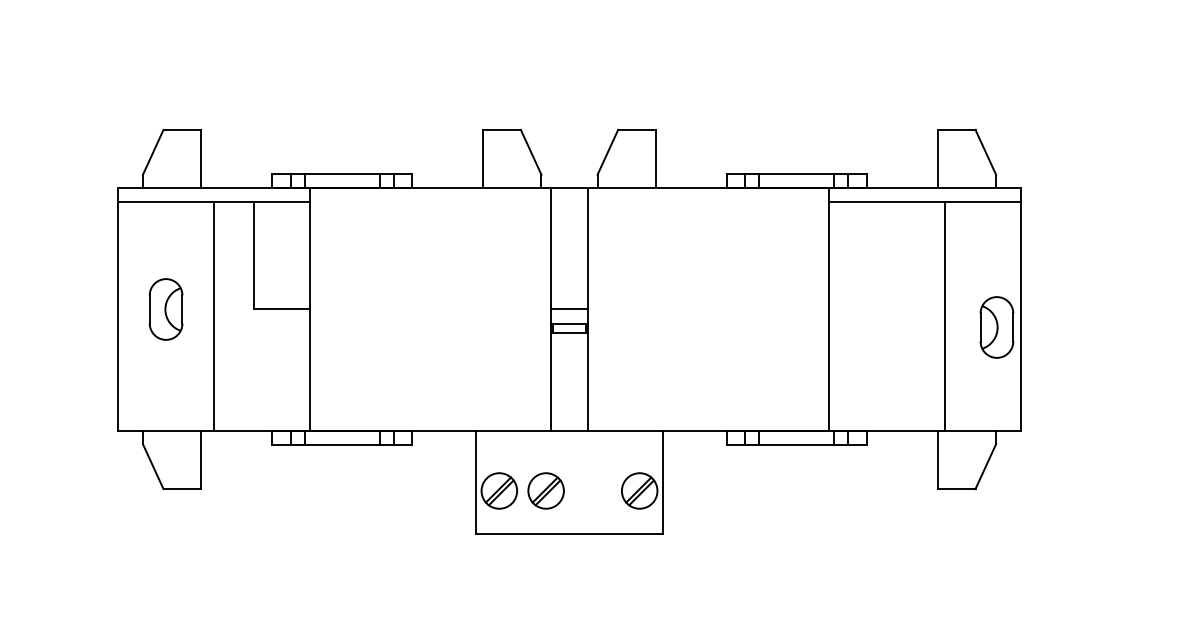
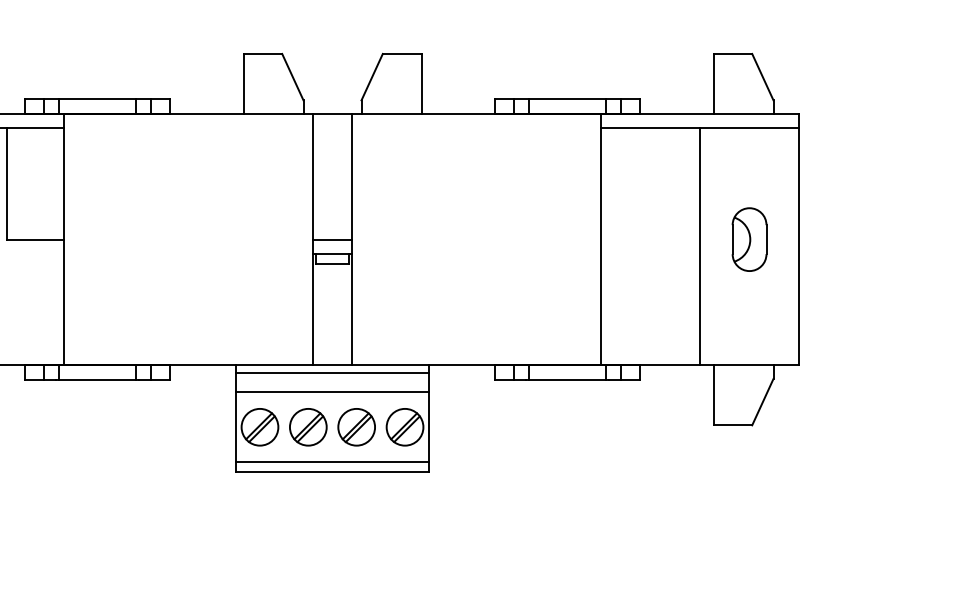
line: (945, 316) -> (700, 246), moved
part: (996, 327) -> (749, 239), moved
line: (569, 438) -> (332, 373), added
line: (569, 457) -> (332, 392), added
part: (592, 490) -> (356, 426), added
line: (569, 524) -> (332, 461), added

